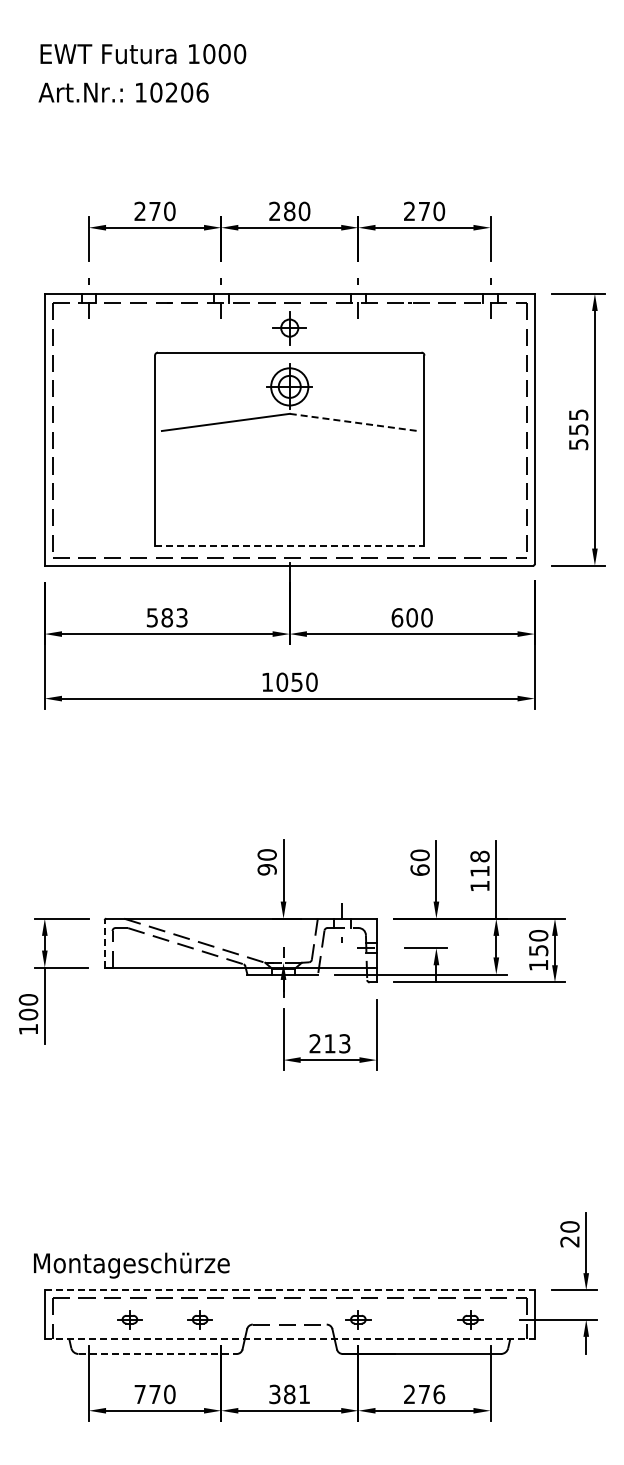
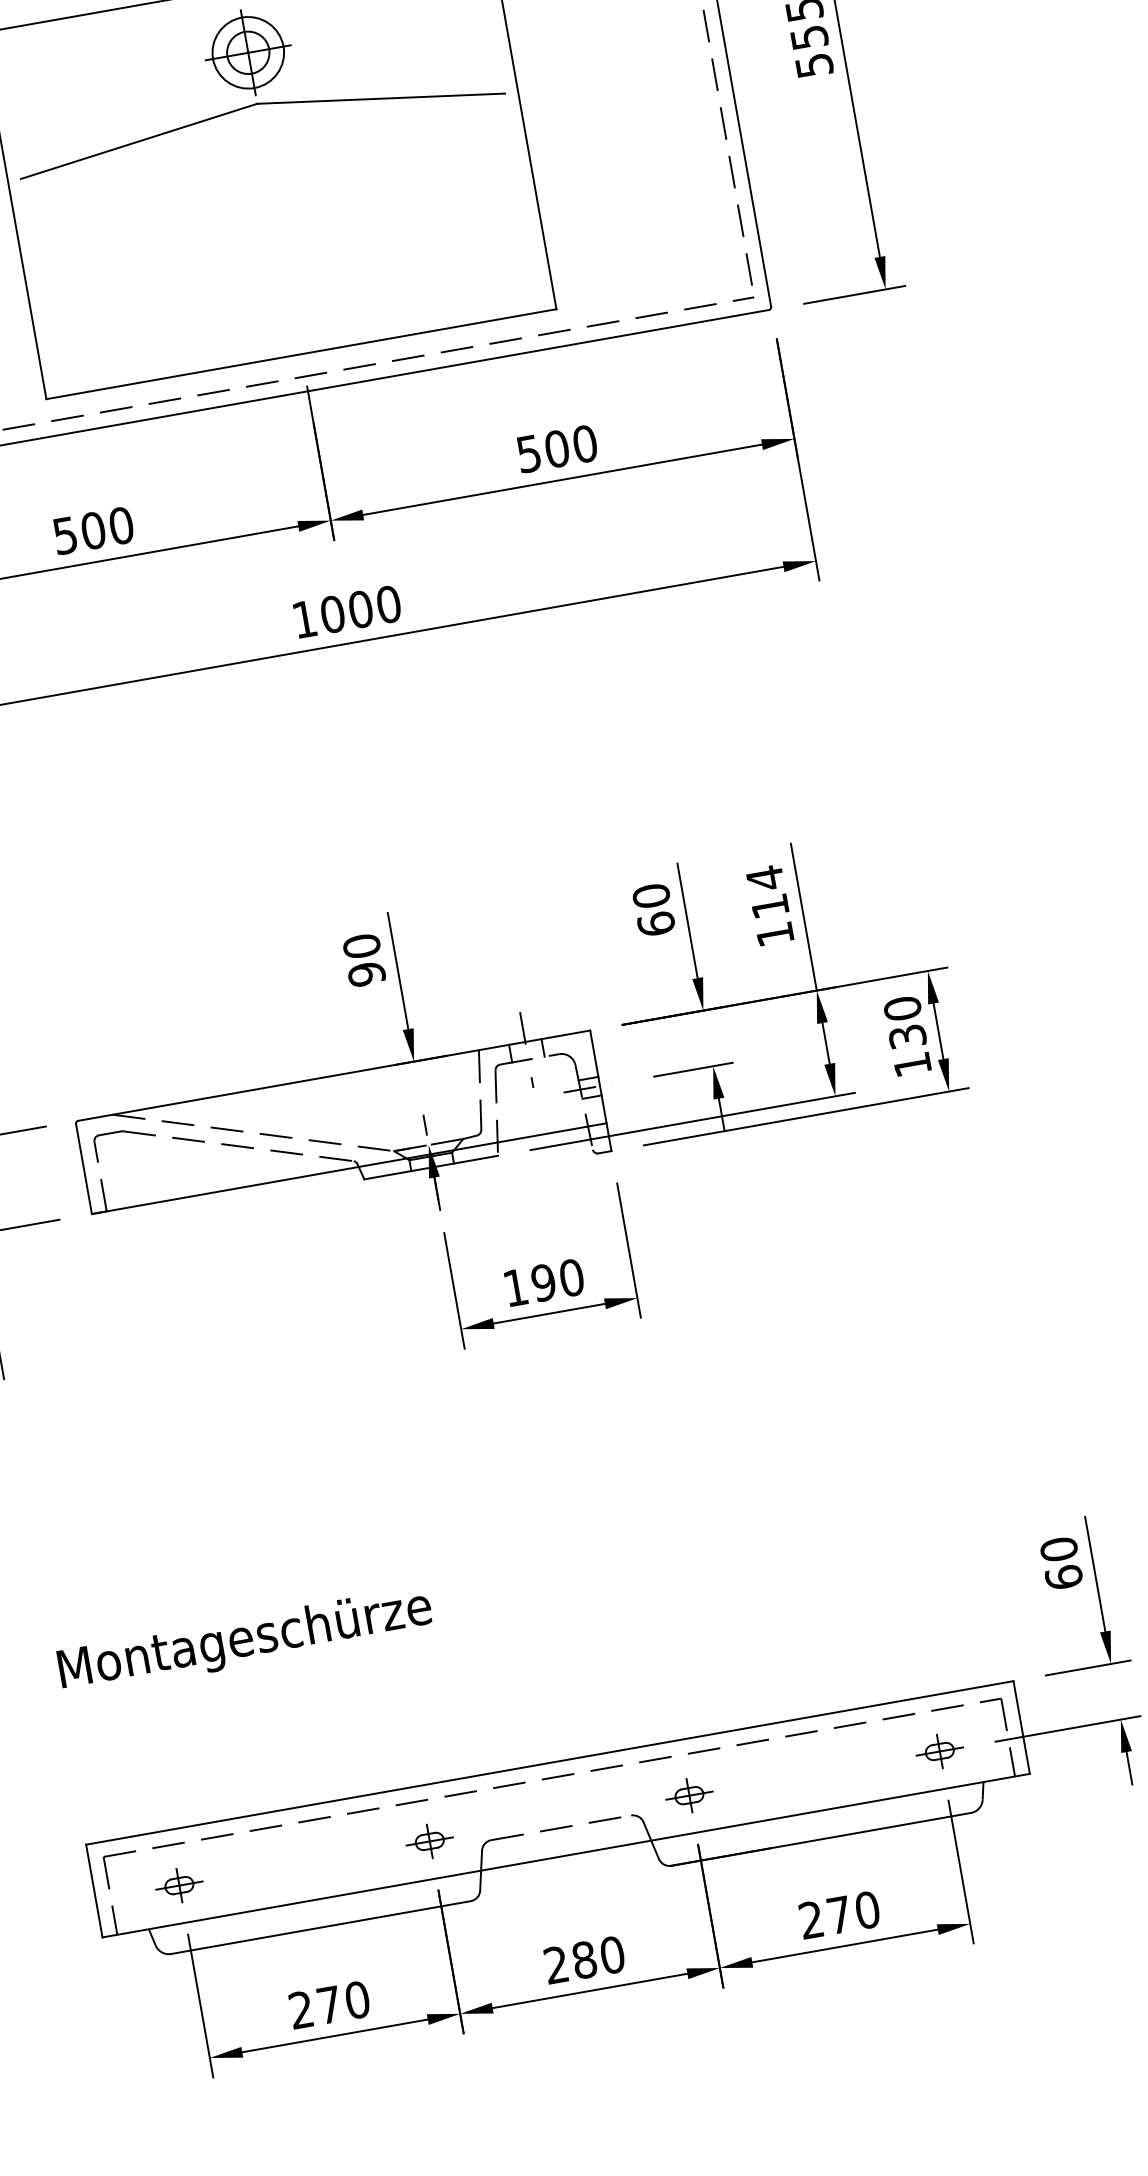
line: (353, 422) -> (380, 98), dashed -> solid
line: (289, 546) -> (301, 354), dashed -> solid
text: (174, 617) -> (107, 527), 583 -> 500
text: (397, 617) -> (529, 453), 600 -> 500
text: (296, 681) -> (359, 608), 1050 -> 1000
text: (479, 856) -> (764, 878), 118 -> 114
line: (104, 943) -> (83, 1168), dashed -> solid
text: (538, 950) -> (907, 1036), 150 -> 130
text: (329, 1043) -> (542, 1282), 213 -> 190
text: (569, 1241) -> (1063, 1577), 20 -> 60
text: (131, 1265) -> (244, 1641), moved
line: (289, 1290) -> (549, 1763), dashed -> solid
part: (129, 1319) -> (178, 1885), moved
part: (199, 1319) -> (428, 1841), moved
part: (470, 1319) -> (939, 1751), moved
line: (289, 1339) -> (565, 1856), dashed -> solid
line: (158, 1353) -> (322, 1926), dashed -> solid
text: (139, 1393) -> (299, 2008), 770 -> 270
text: (439, 1393) -> (867, 1908), 276 -> 270
text: (289, 1394) -> (584, 1960), 381 -> 280

